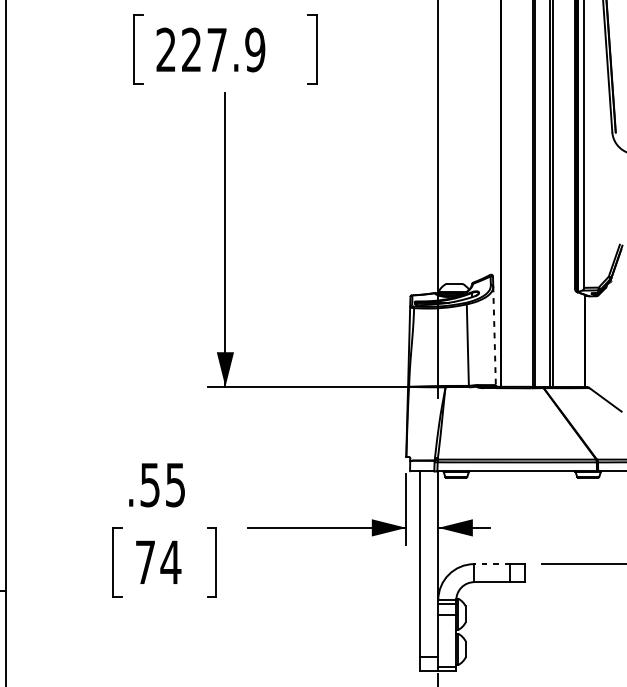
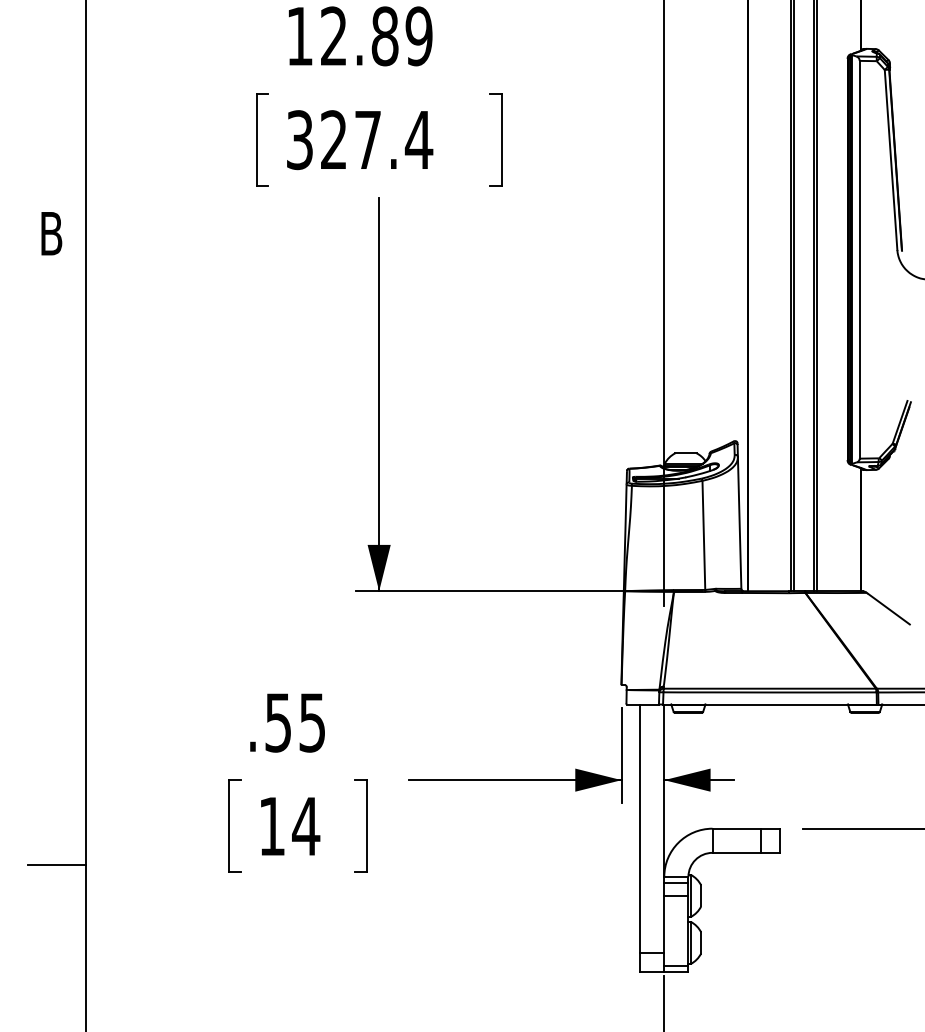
text: (211, 50) -> (360, 140), 227.9 -> 327.4
line: (494, 335) -> (739, 522), dashed -> solid
text: (145, 562) -> (271, 826), 74 -> 14
line: (492, 563) -> (736, 828), dashed -> solid

